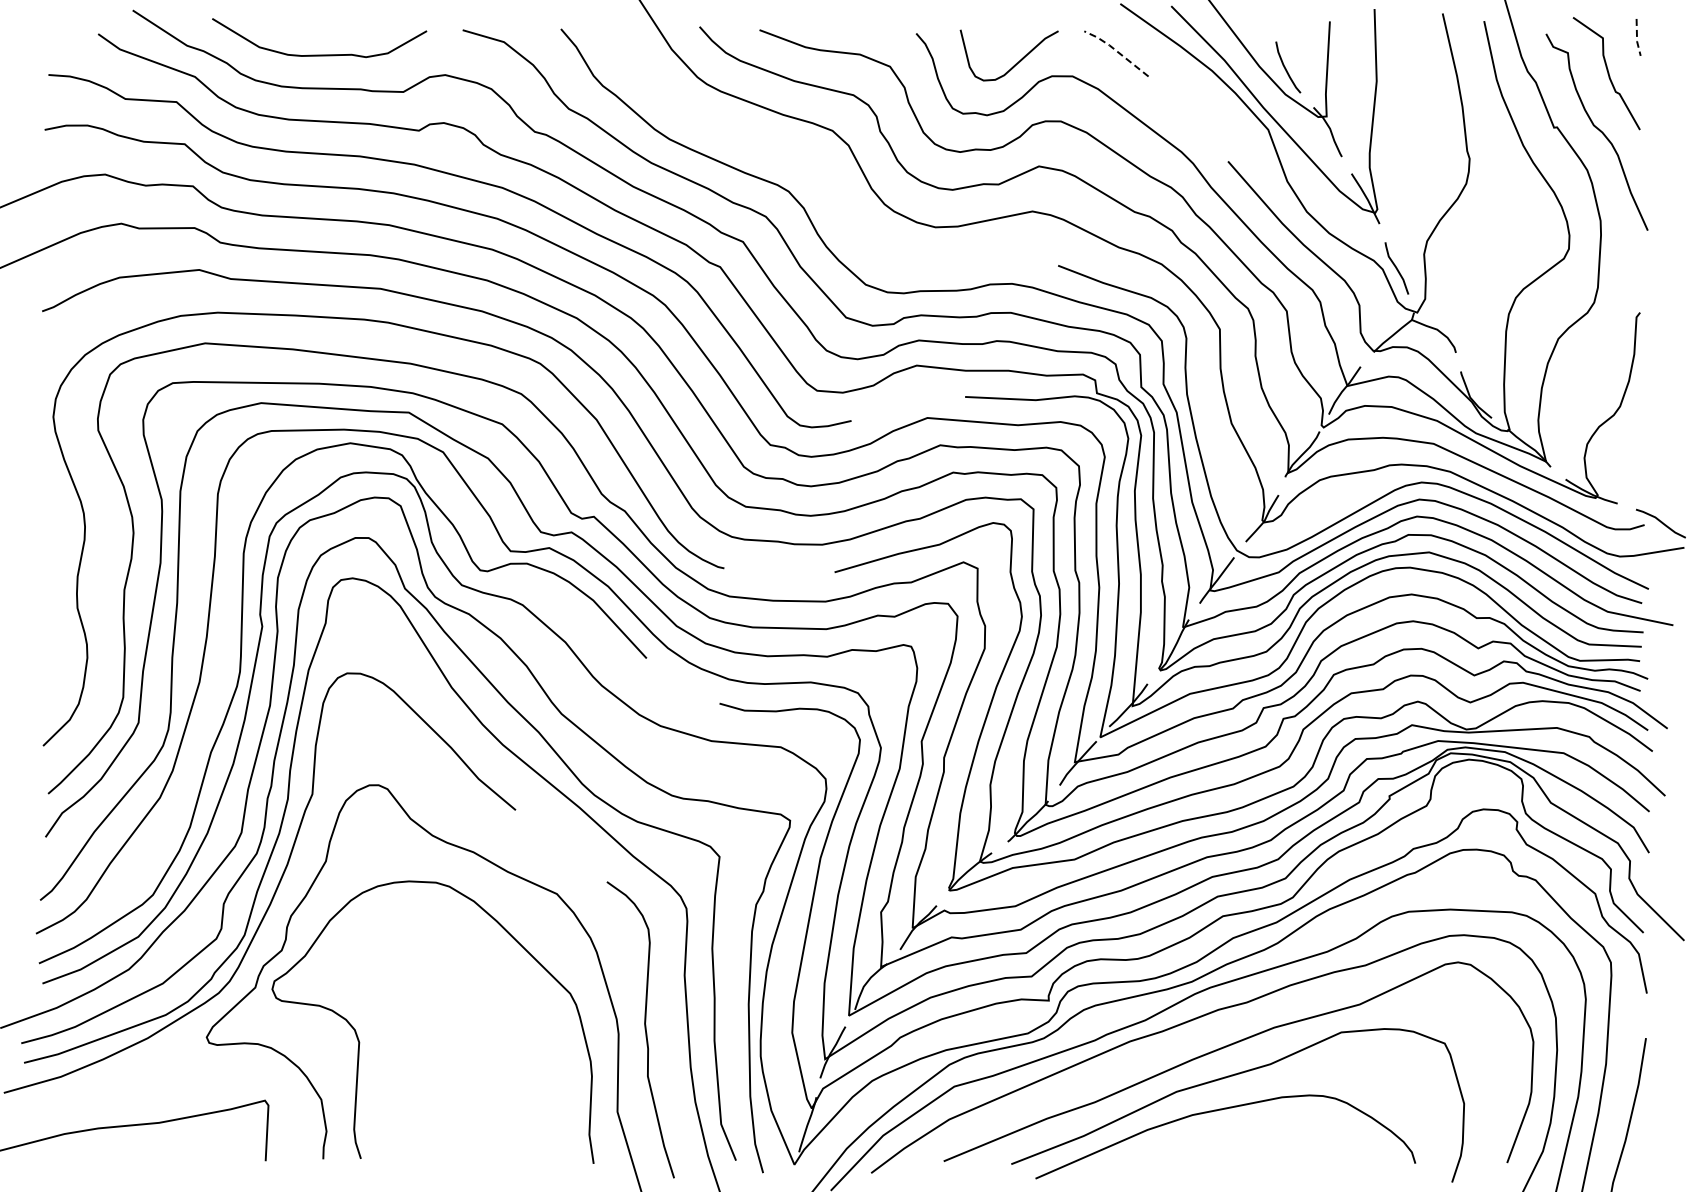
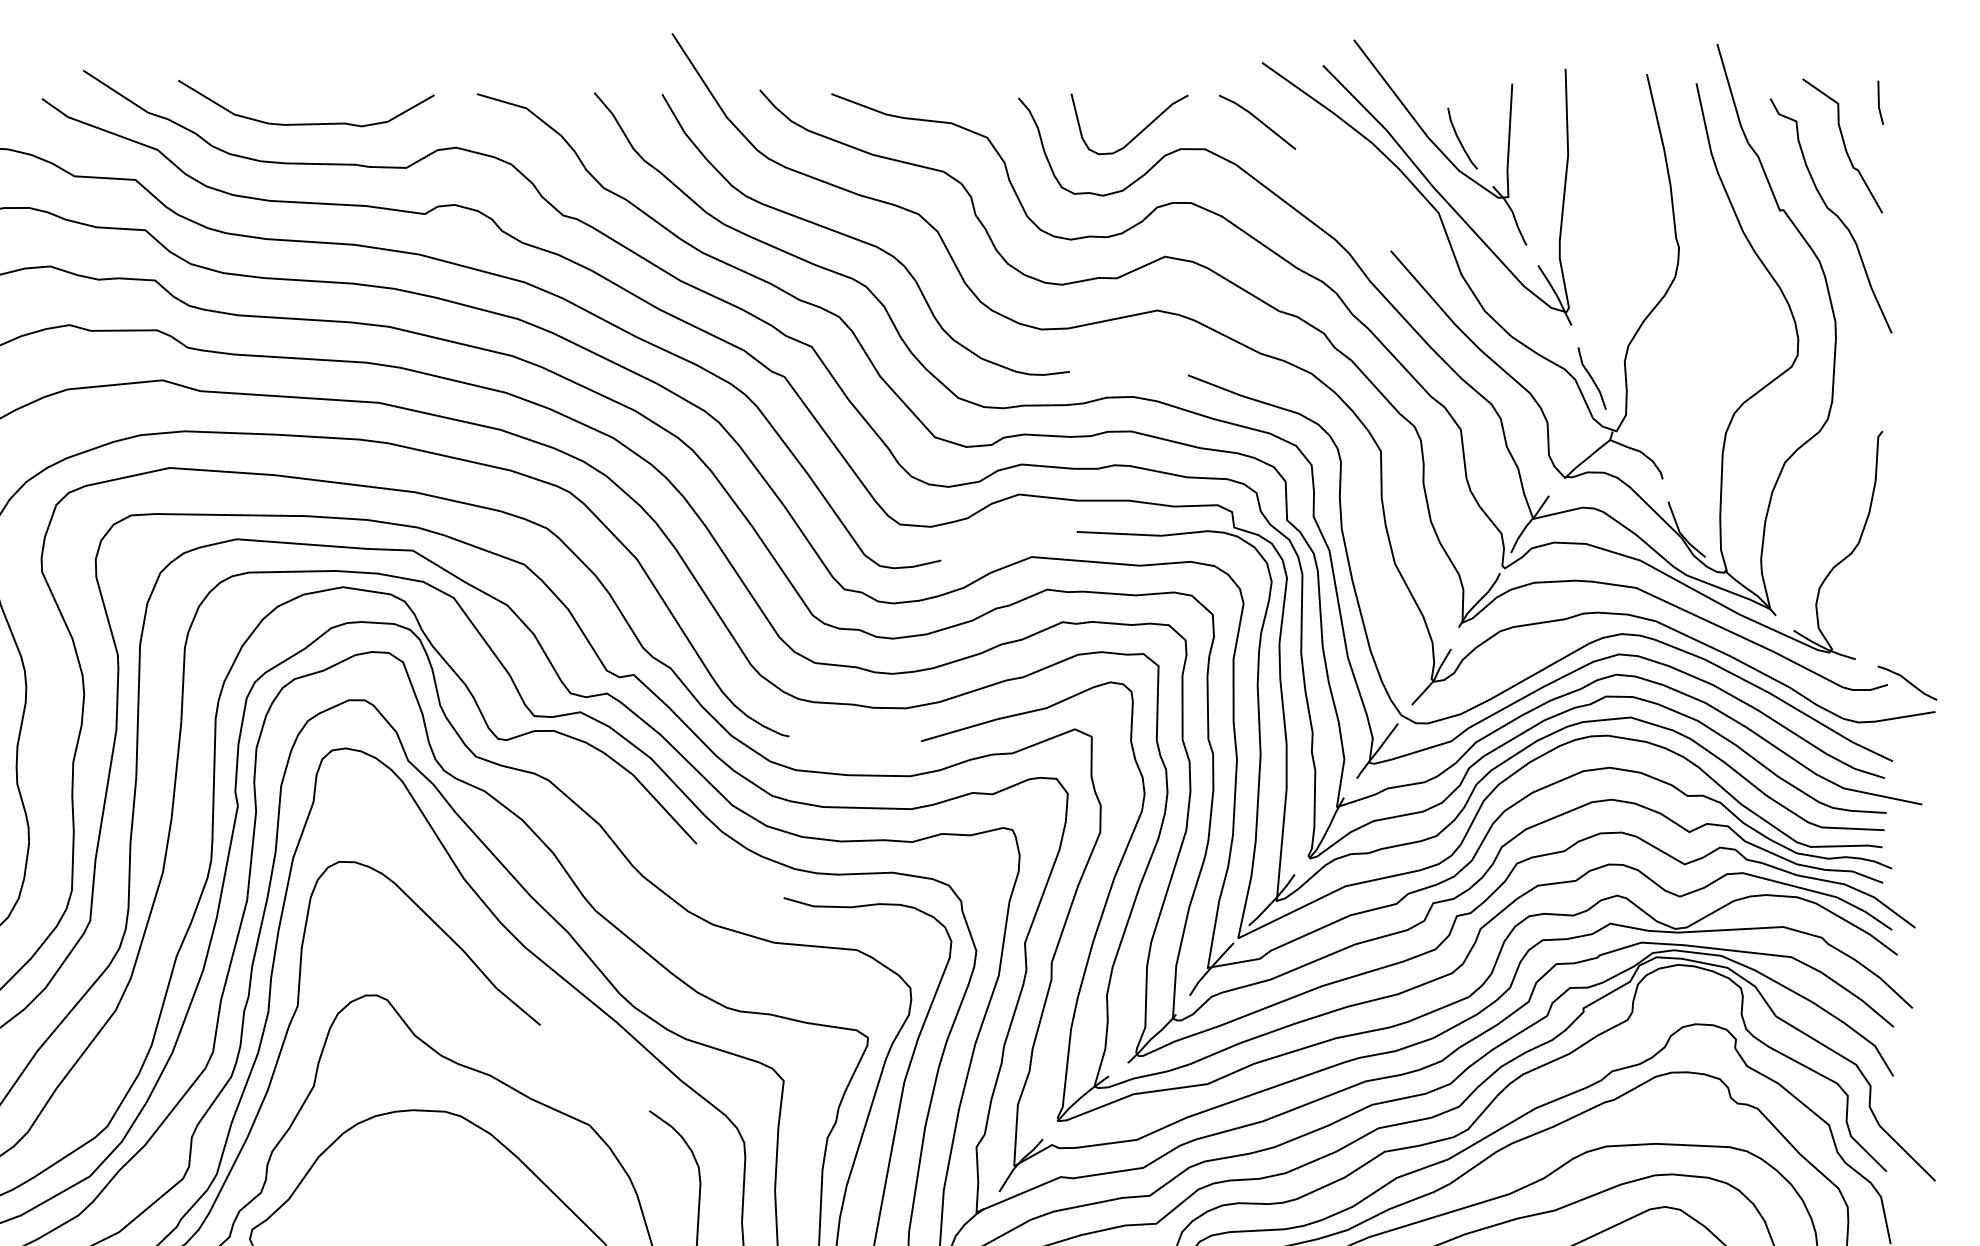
line: (1637, 38) -> (1879, 104), dashed -> solid
line: (1116, 51) -> (1257, 119), dashed -> solid
curve: (785, 152) -> (862, 240), added

